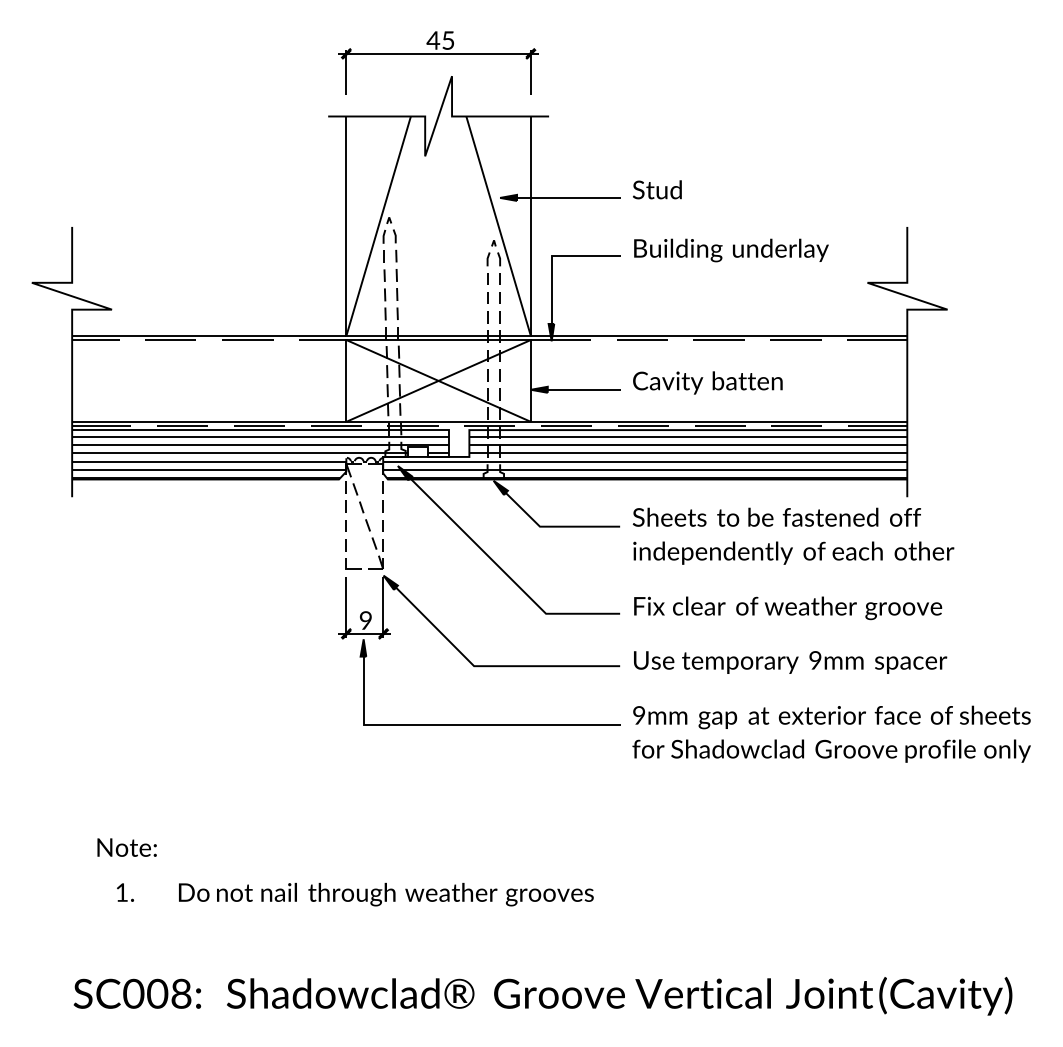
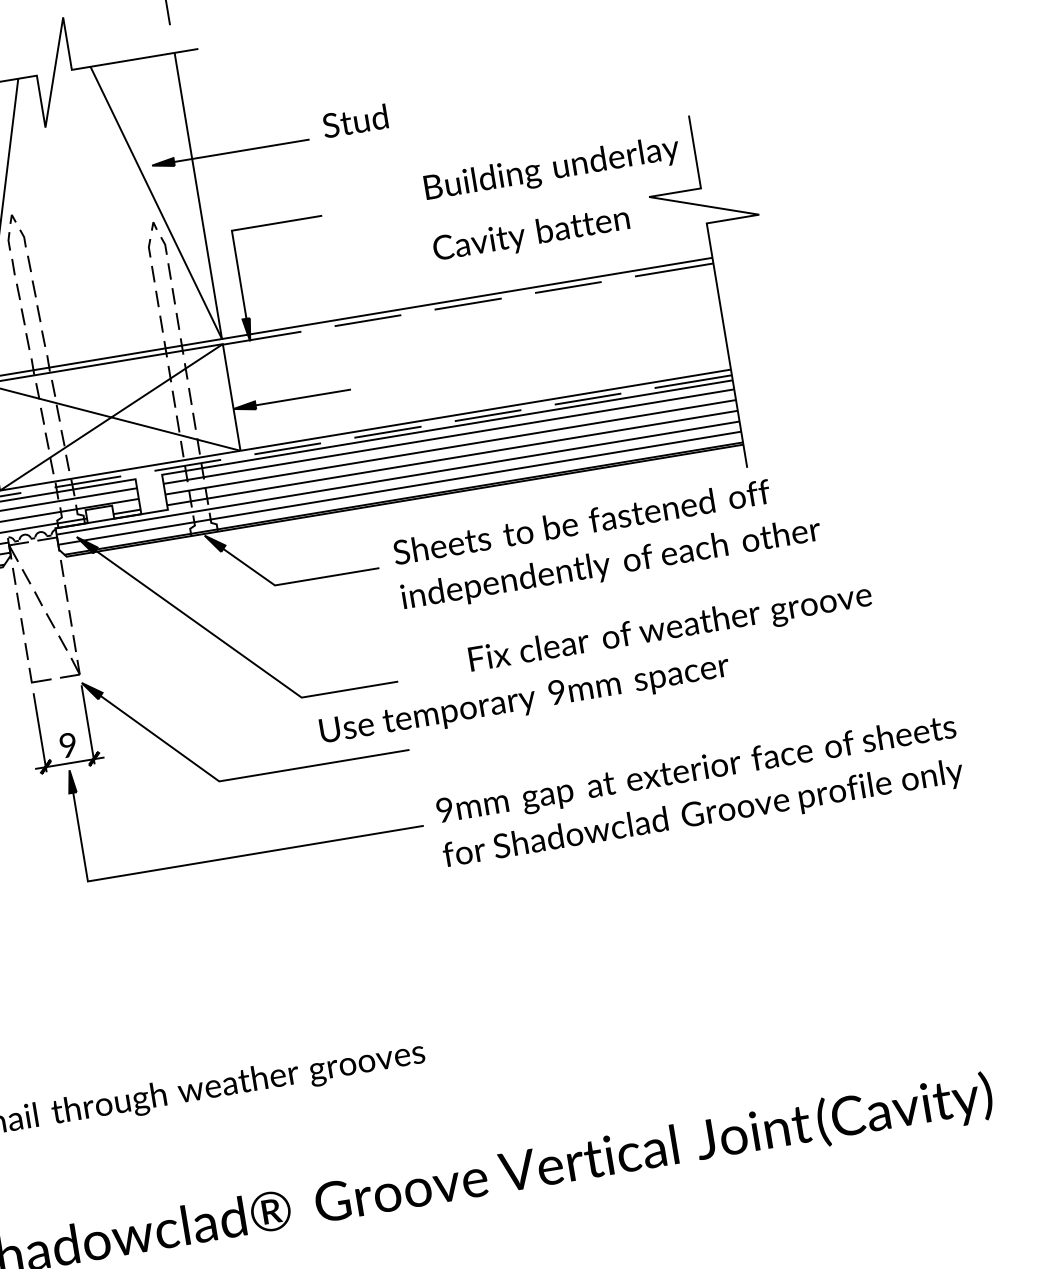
text: (731, 250) -> (552, 169), moved
text: (707, 382) -> (530, 234), moved
text: (788, 608) -> (671, 629), moved
text: (790, 662) -> (524, 700), moved

